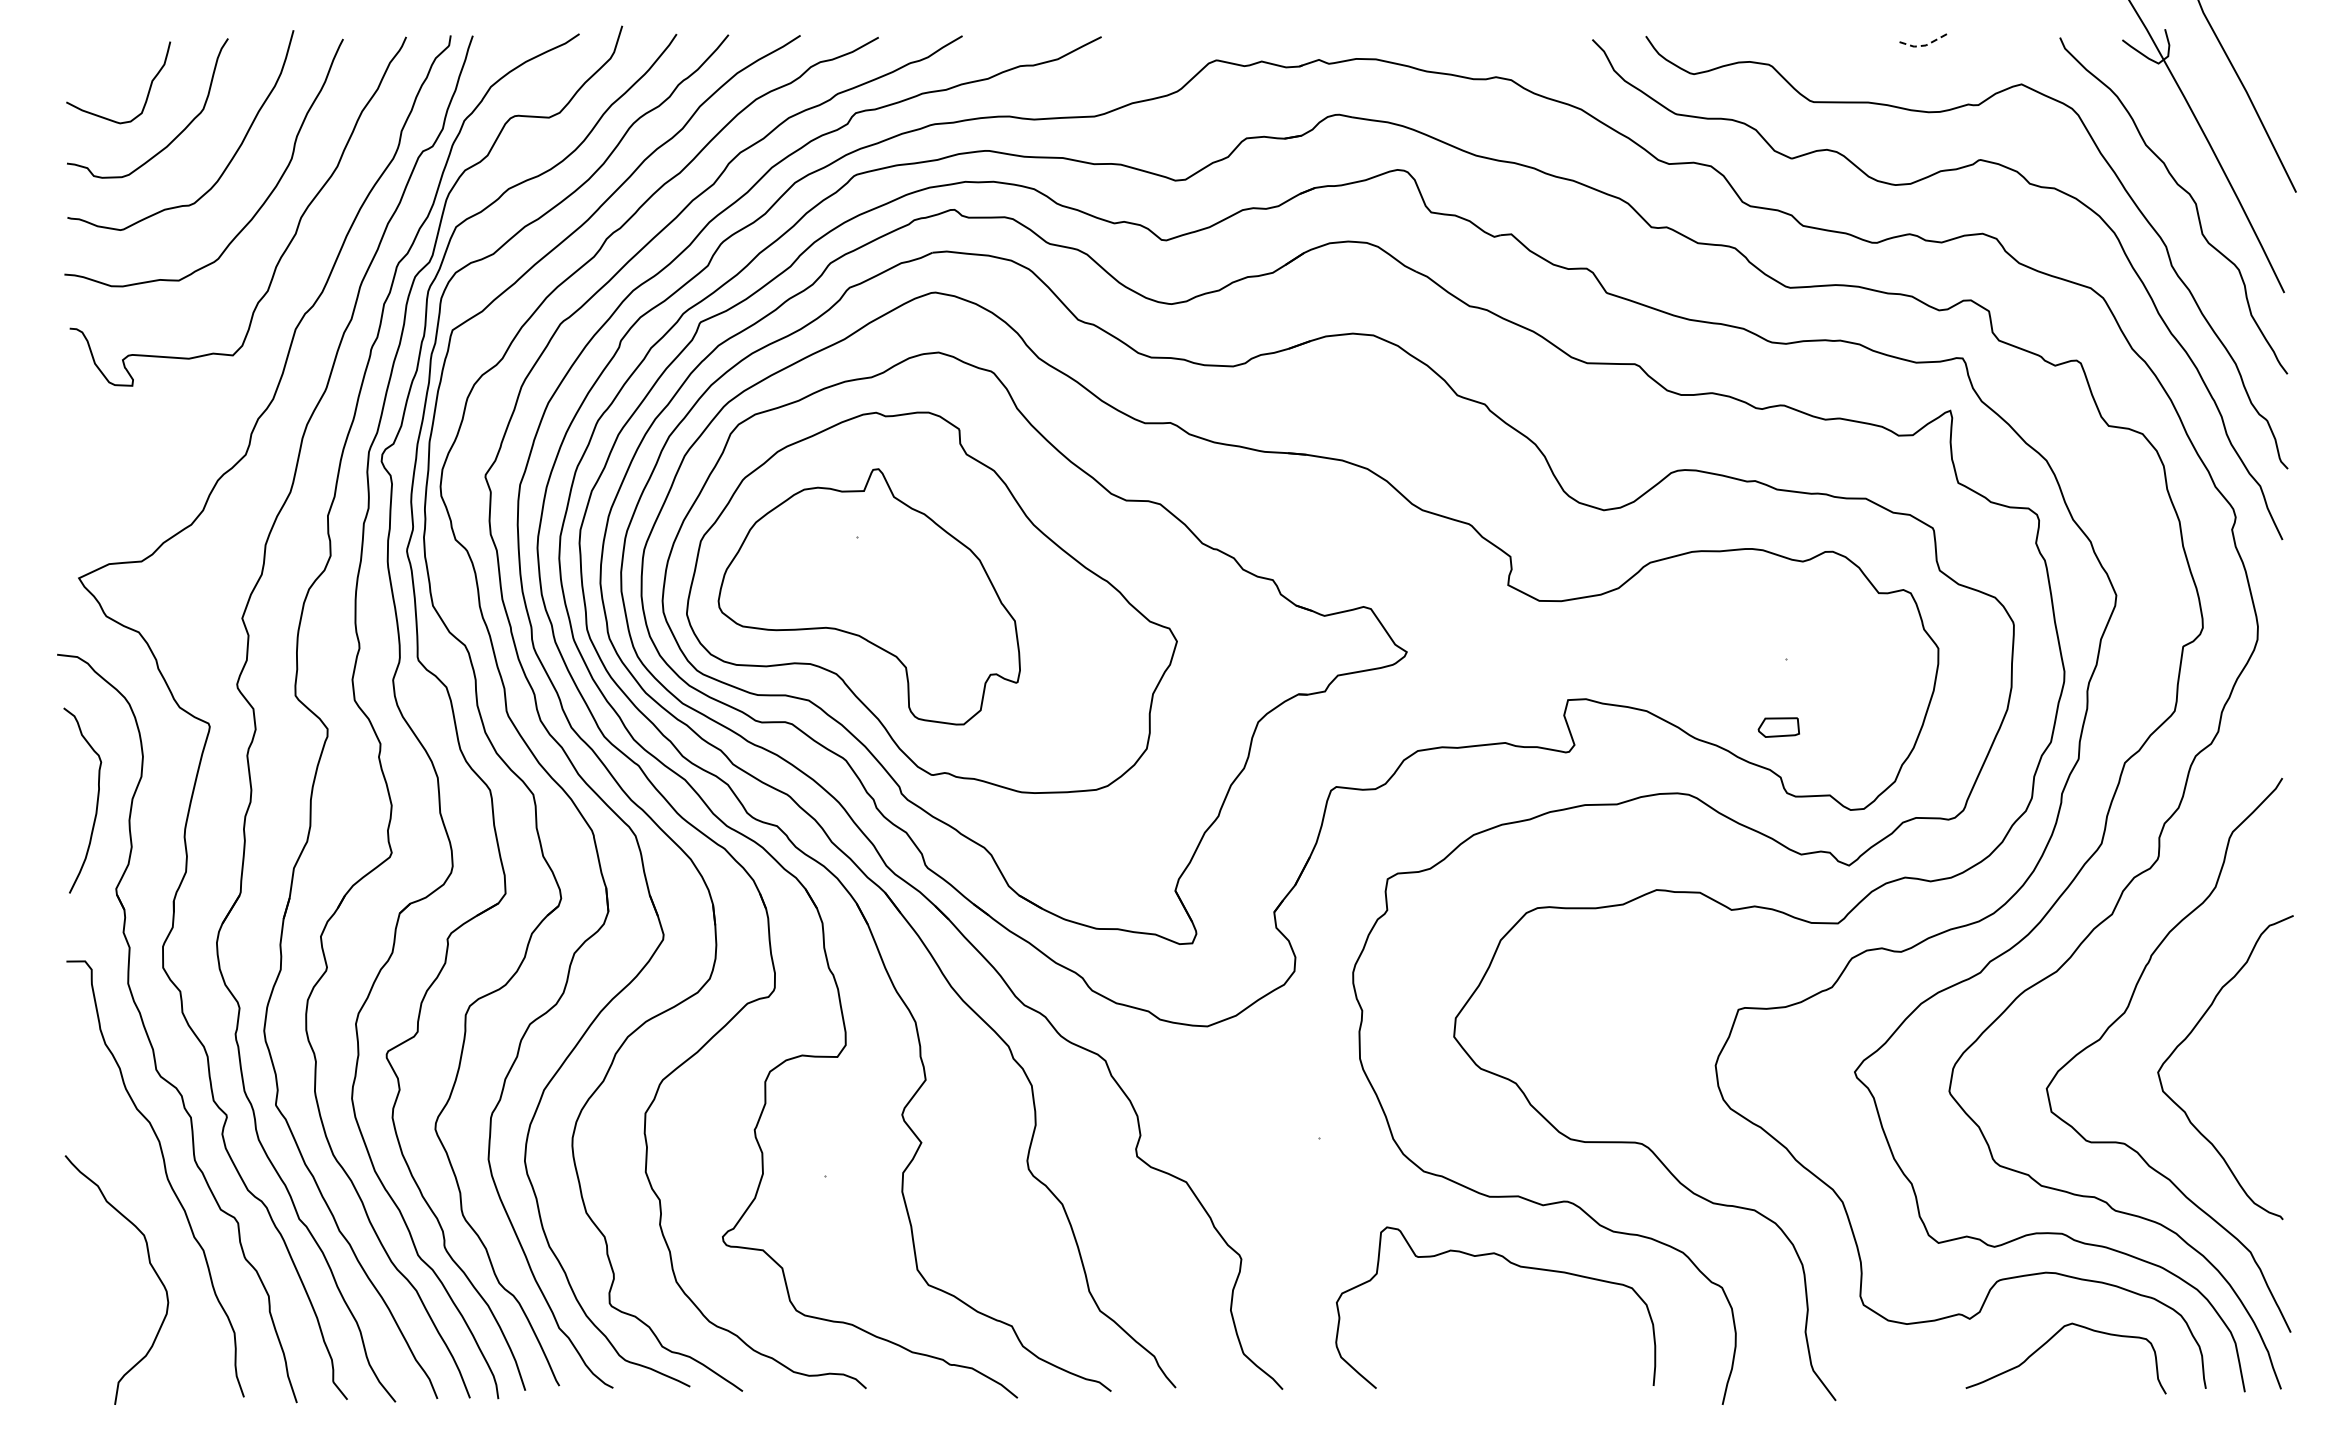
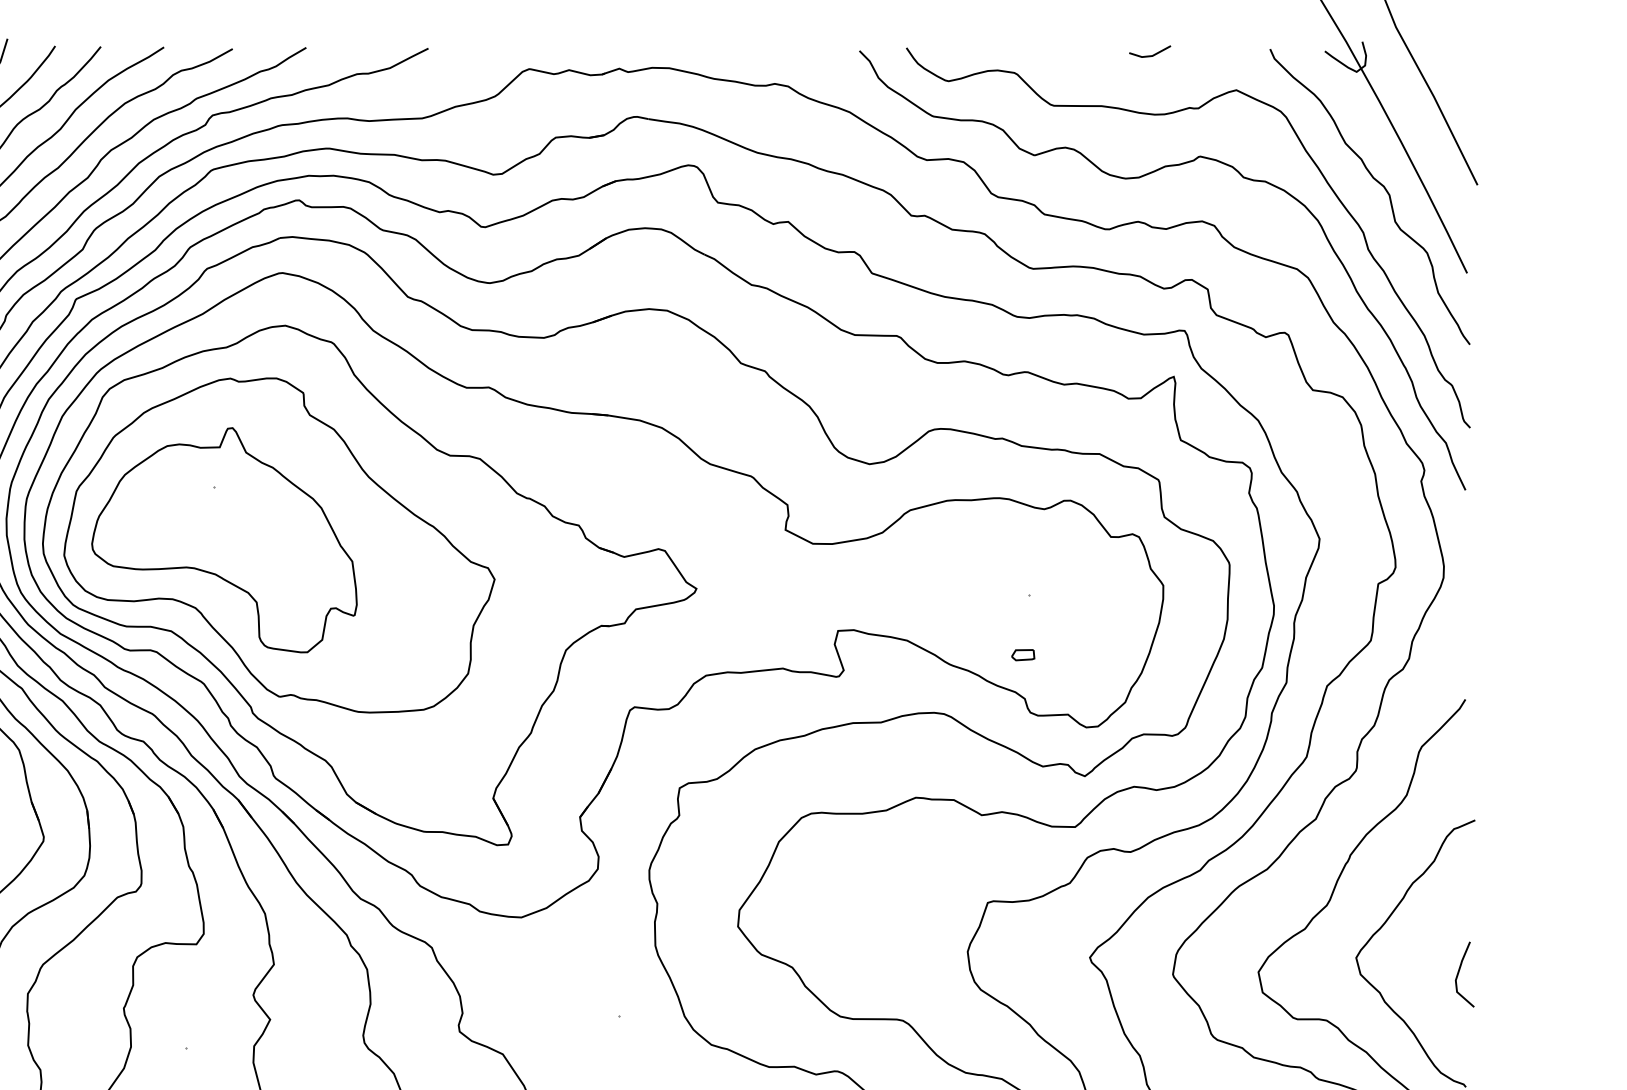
line: (1924, 45) -> (1151, 56), dashed -> solid
part: (1778, 727) -> (1022, 654), size x0.62
curve: (2275, 1089) -> (1459, 972), added

